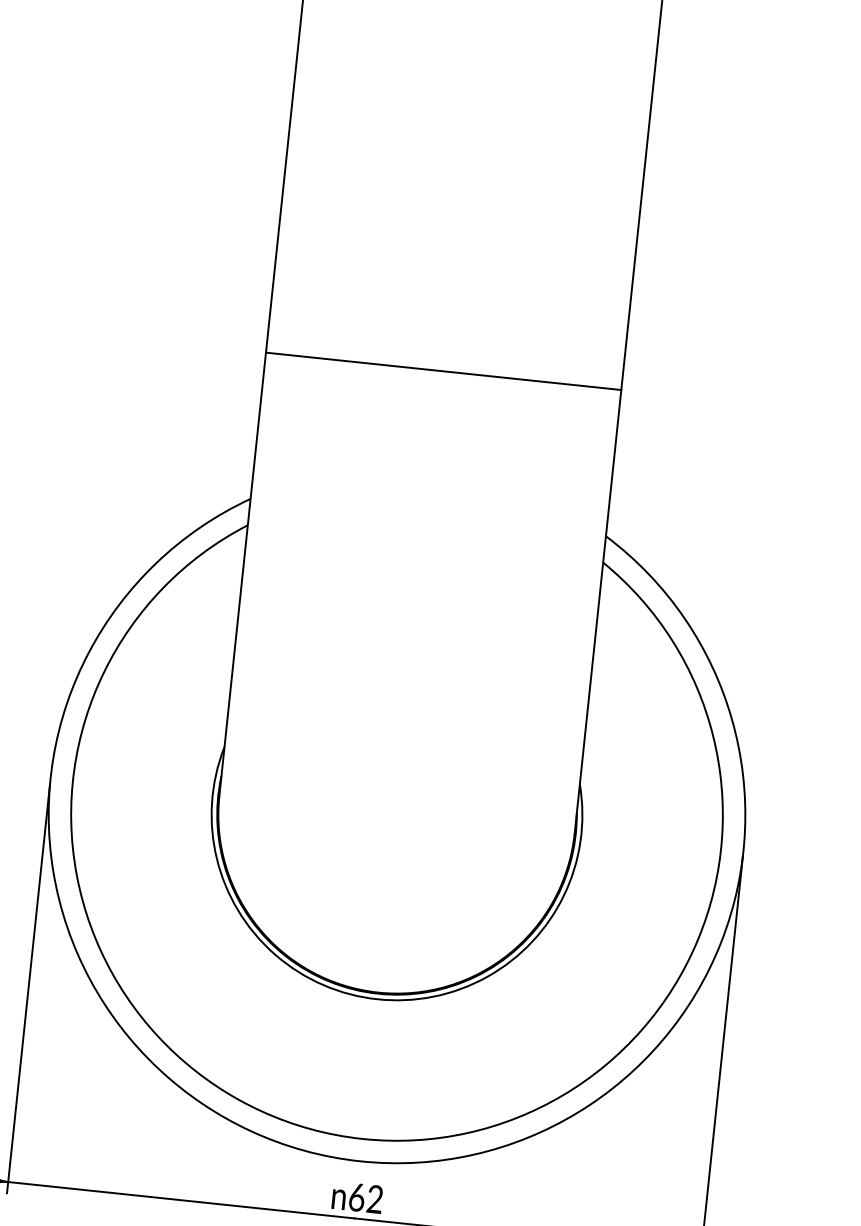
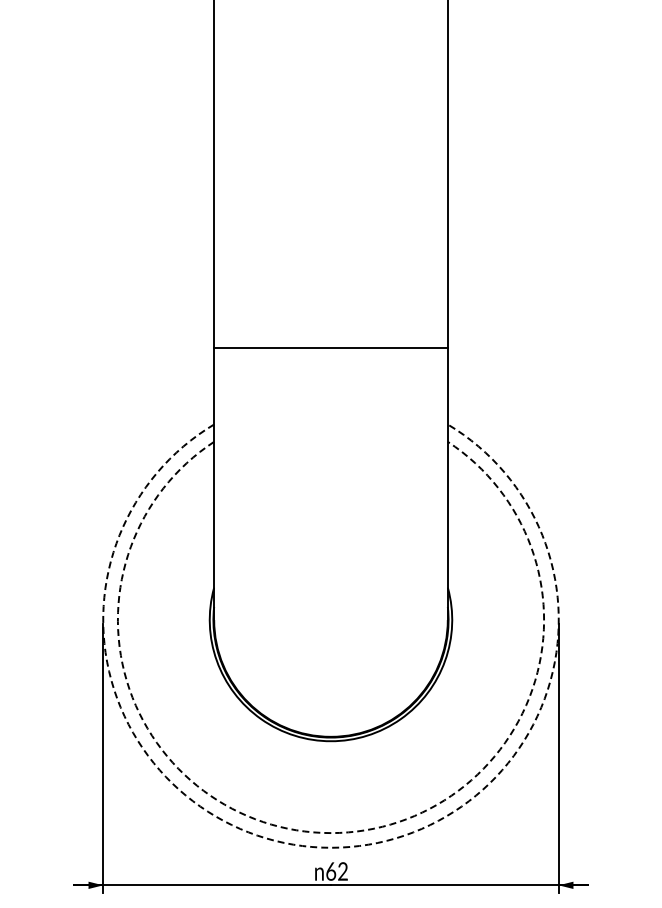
line: (442, 371) -> (330, 348), moved
arc: (363, 1139) -> (331, 833), solid -> dashed
arc: (361, 1160) -> (331, 847), solid -> dashed

